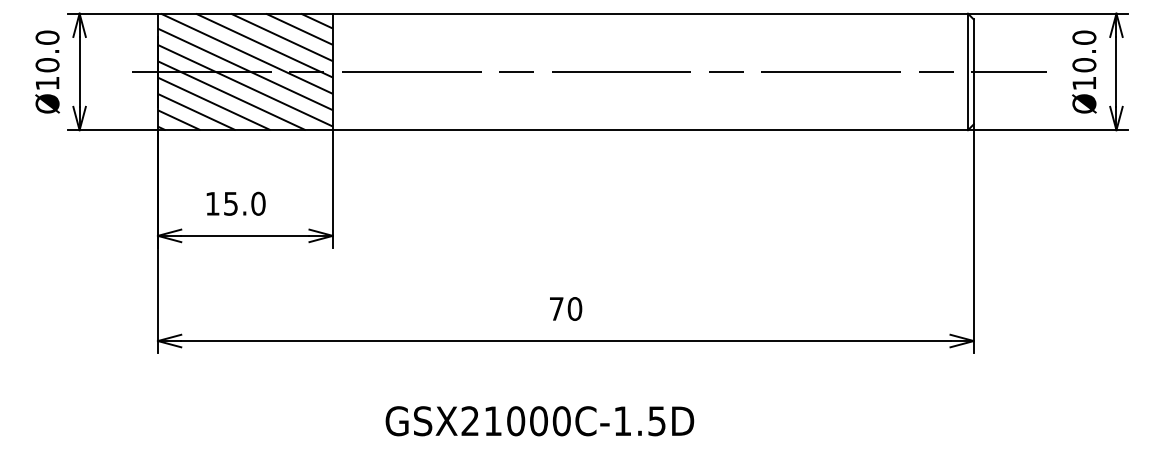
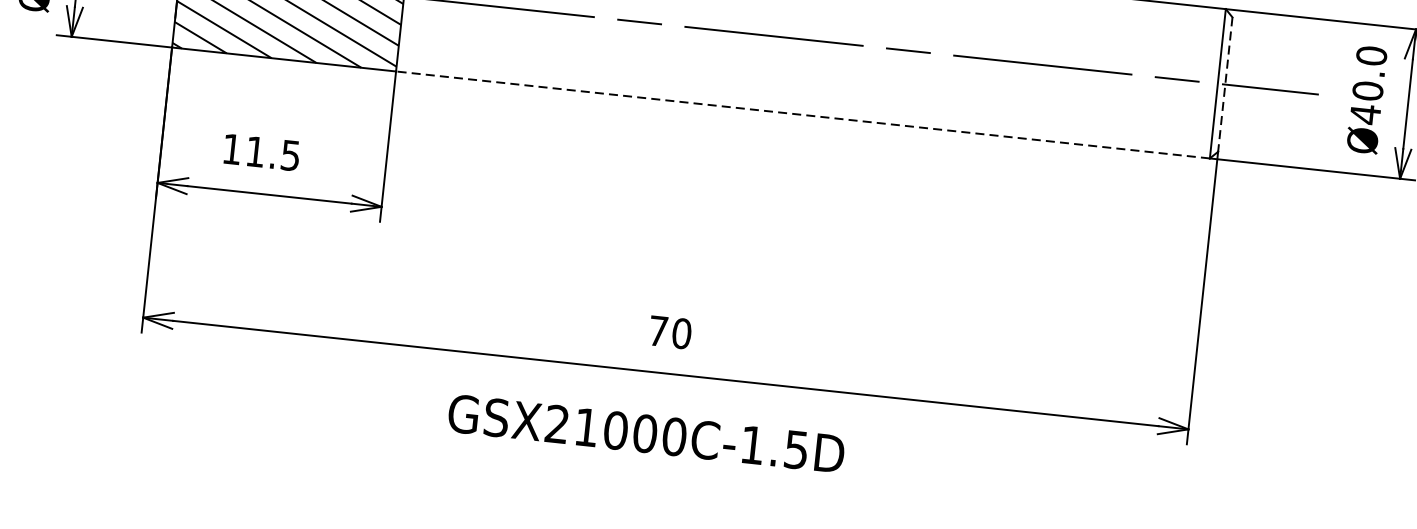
line: (973, 72) -> (1224, 85), solid -> dashed
text: (1083, 83) -> (1364, 114), Ø10.0 -> Ø40.0
line: (650, 130) -> (803, 115), solid -> dashed
text: (244, 203) -> (272, 153), 15.0 -> 11.5
text: (539, 421) -> (645, 434), moved

